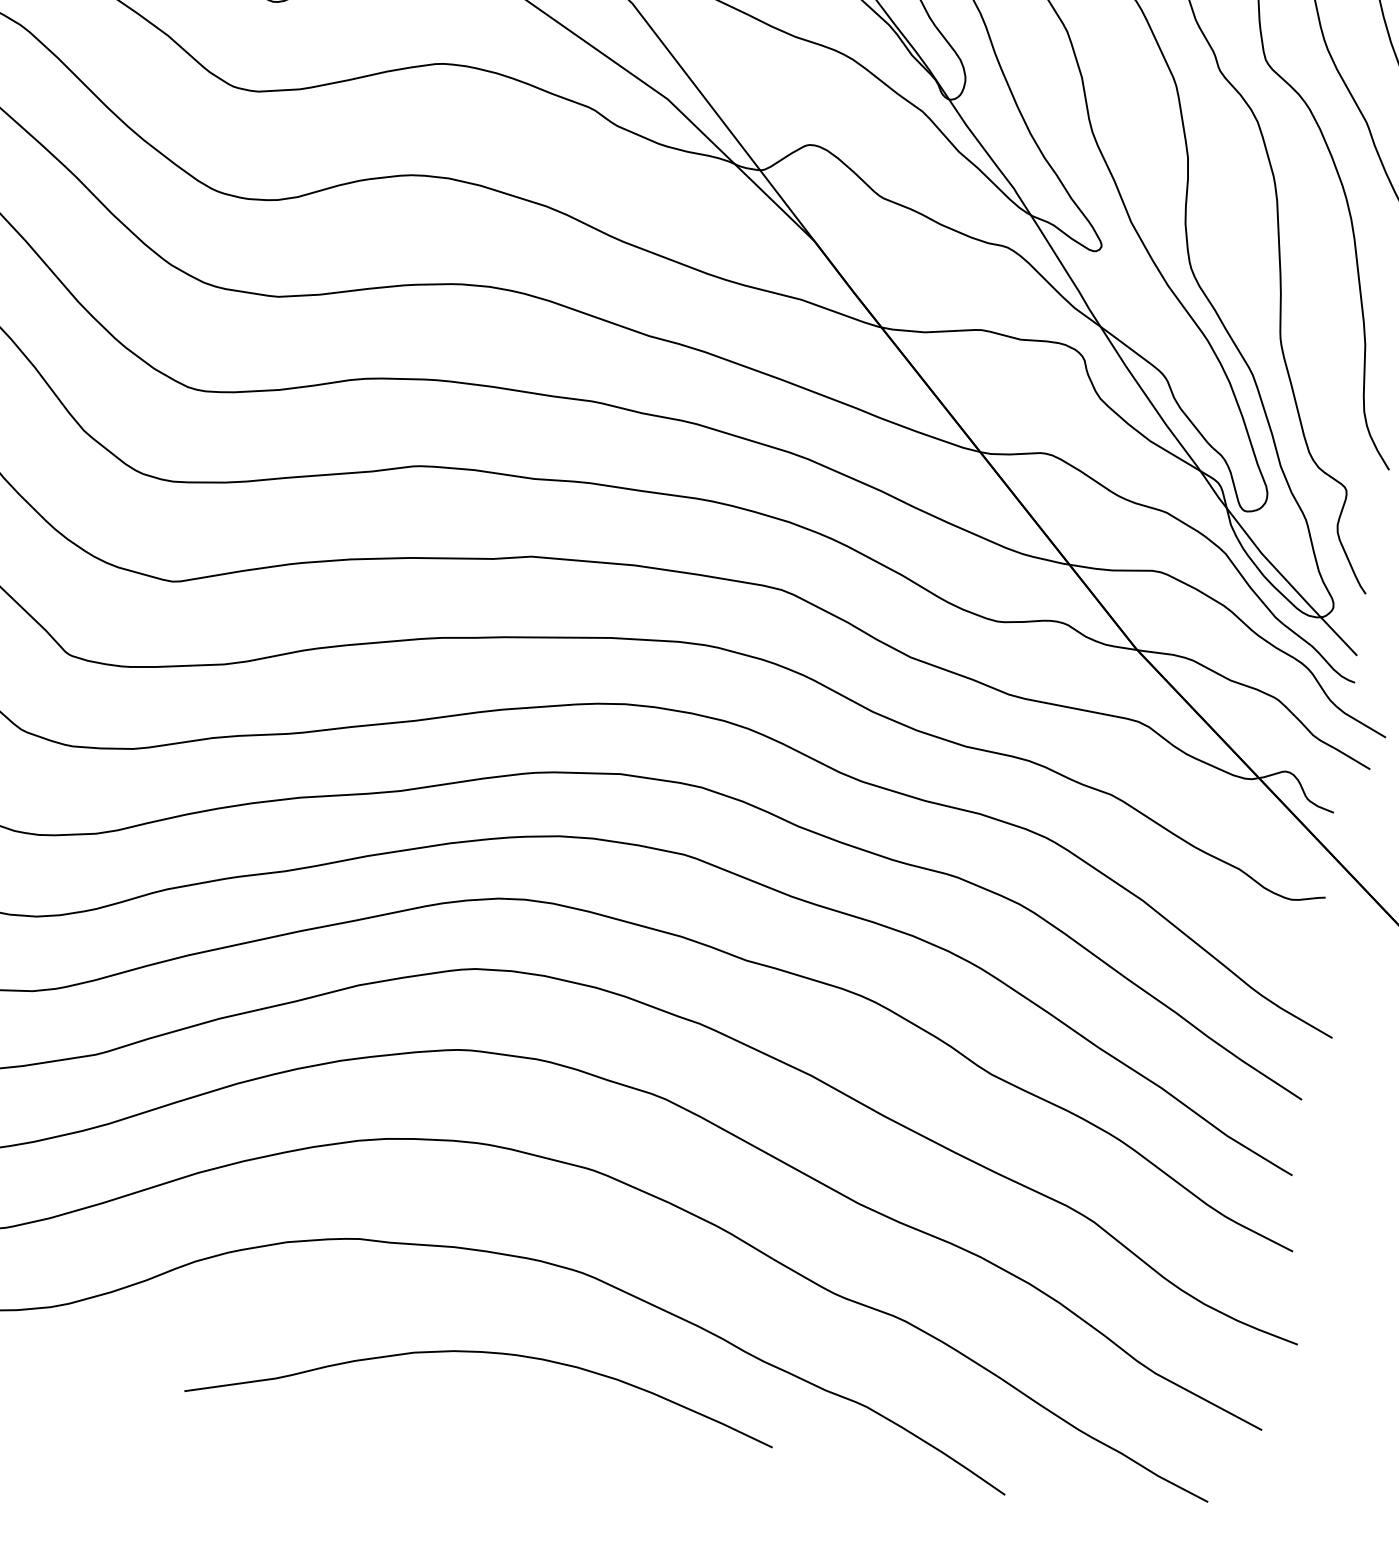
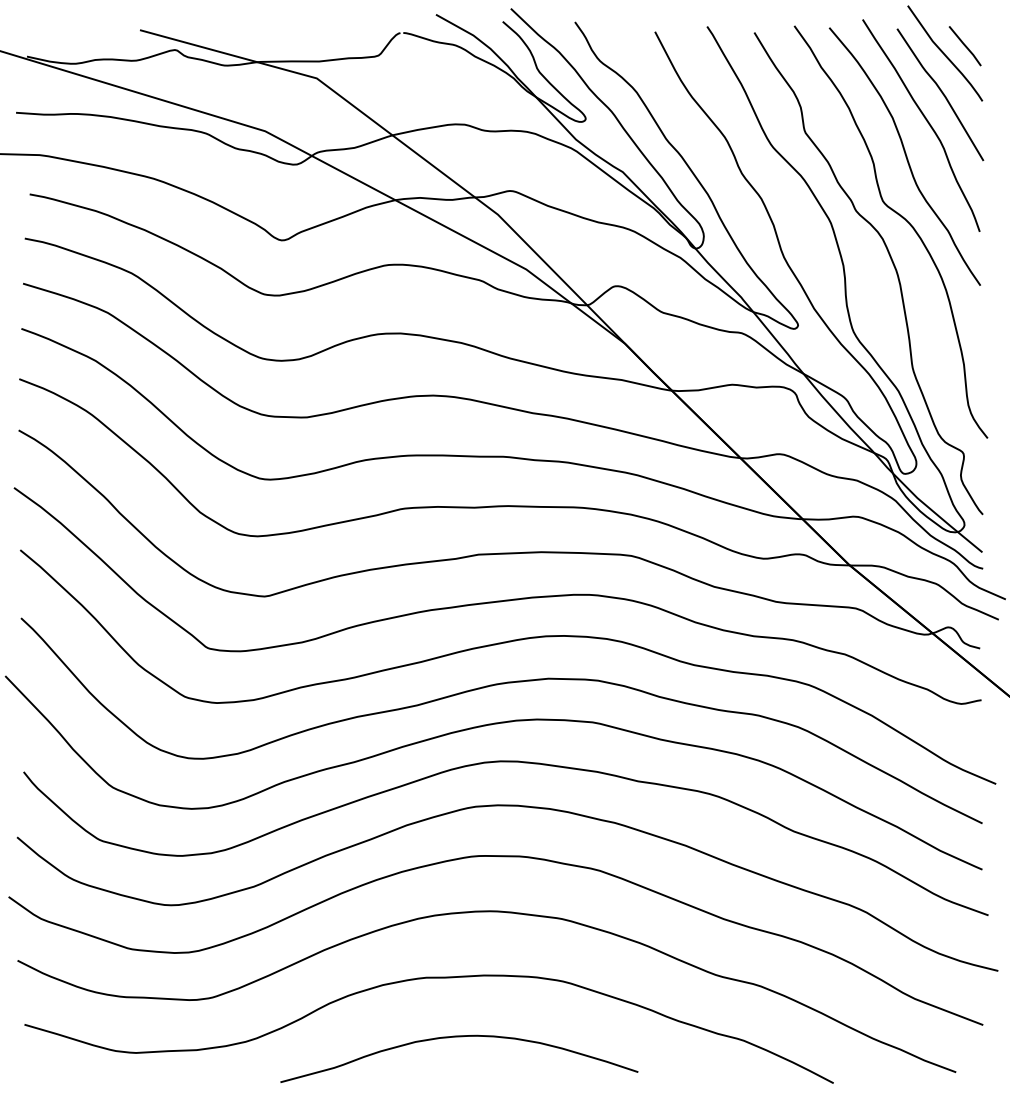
curve: (486, 1354) -> (459, 1037), moved

